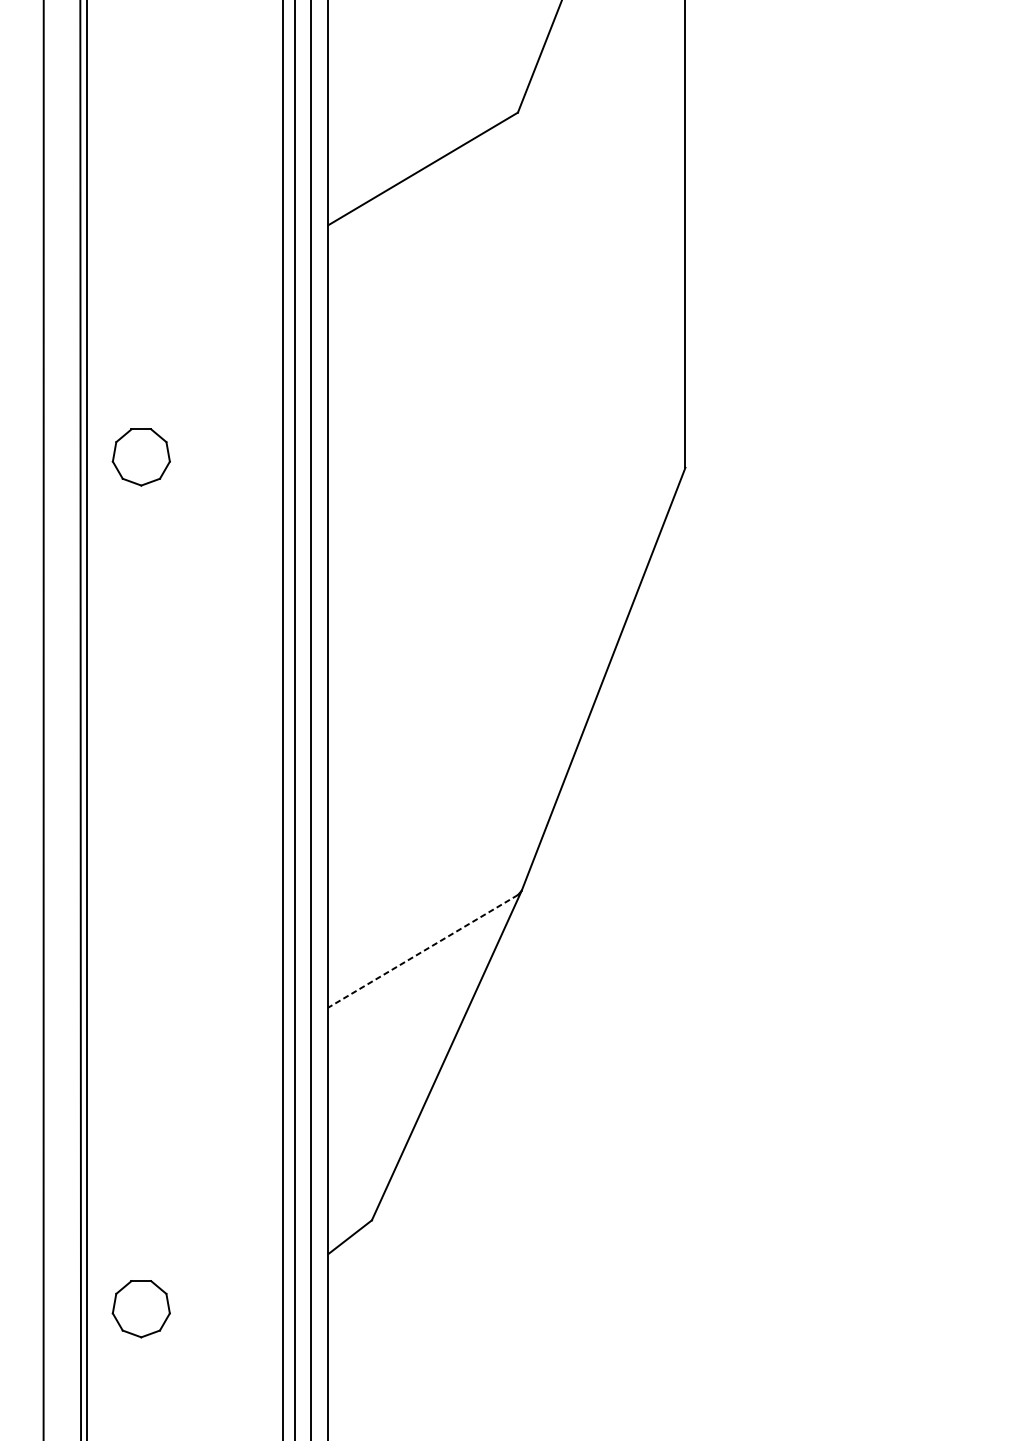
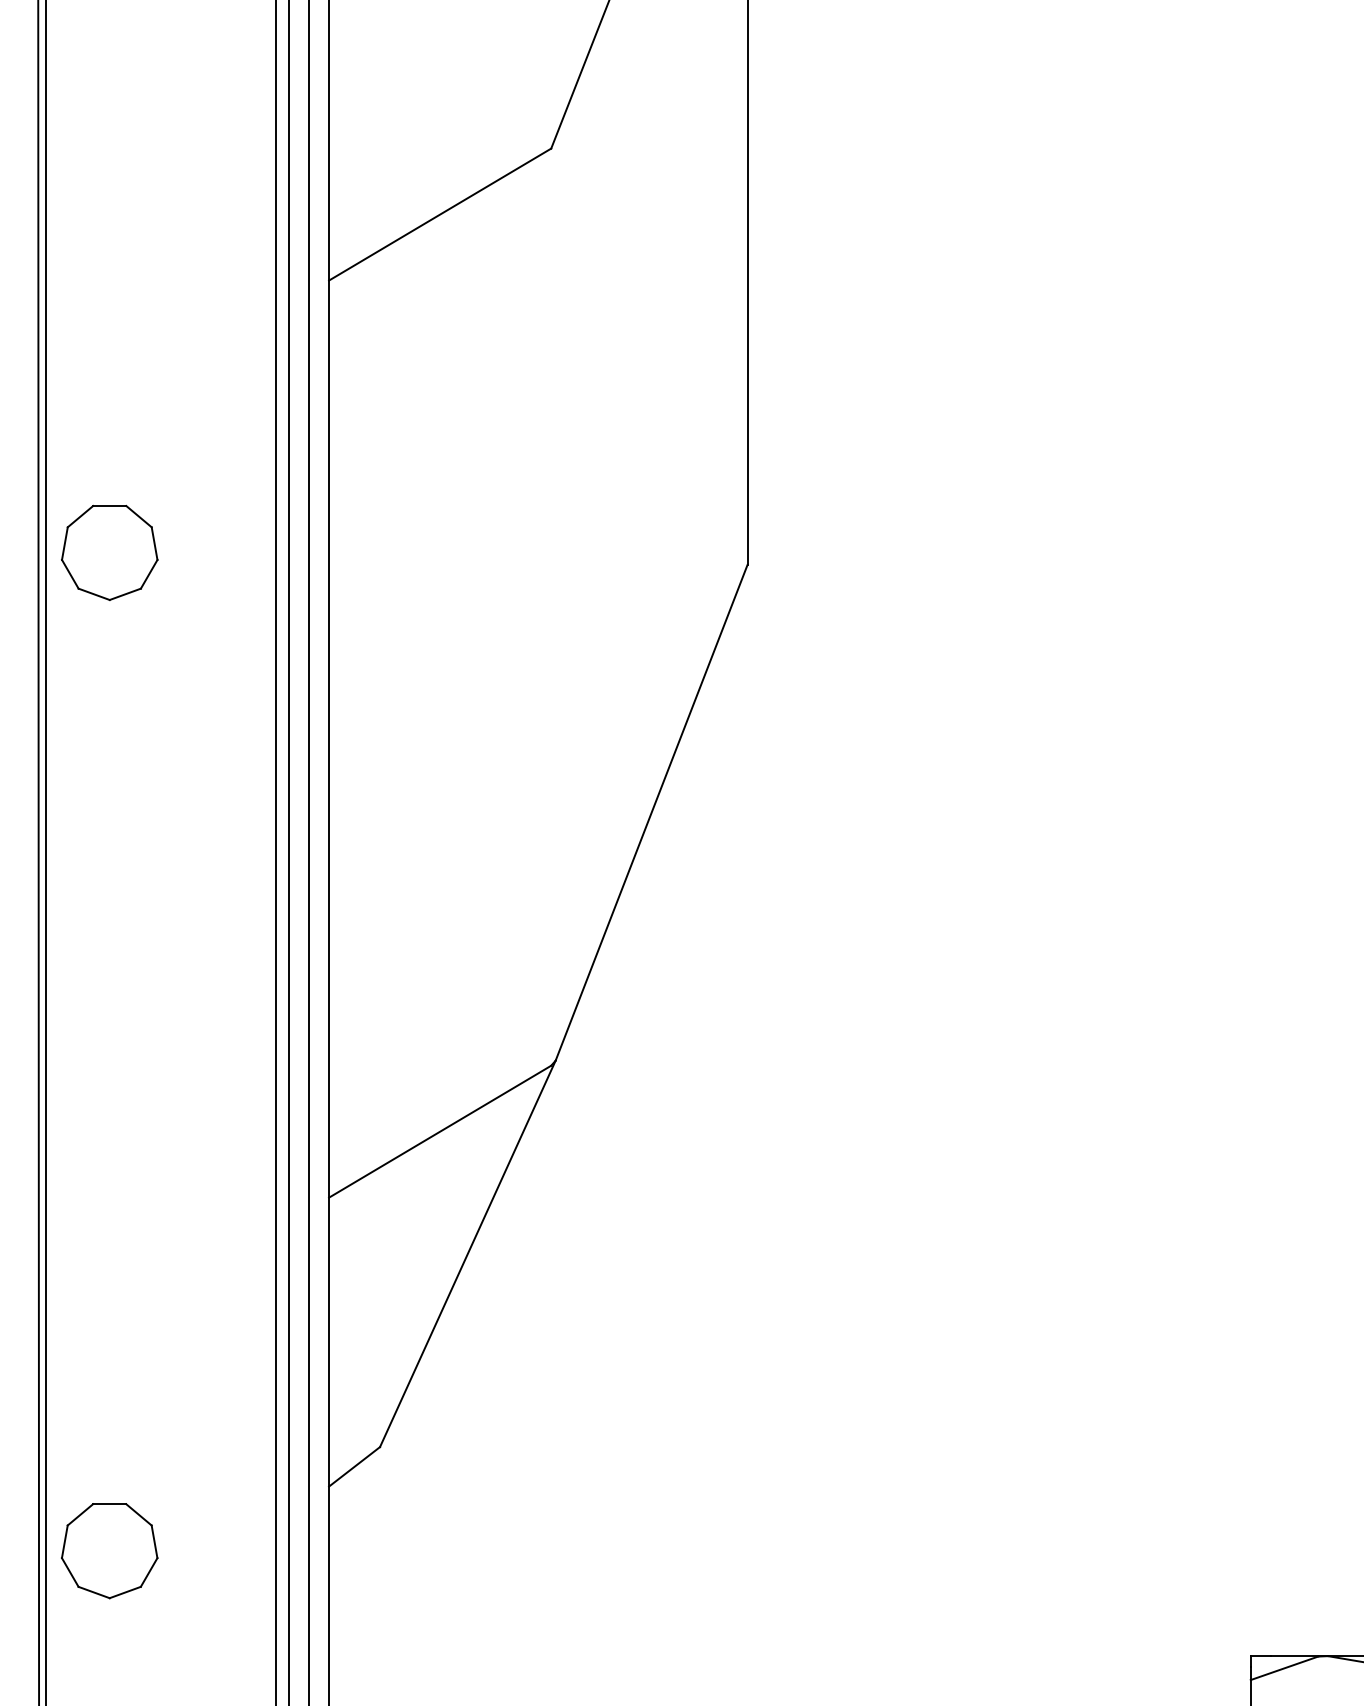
part: (141, 457) -> (109, 552), size x1.43
line: (422, 951) -> (439, 1131), dashed -> solid
part: (141, 1309) -> (109, 1551), size x1.43

